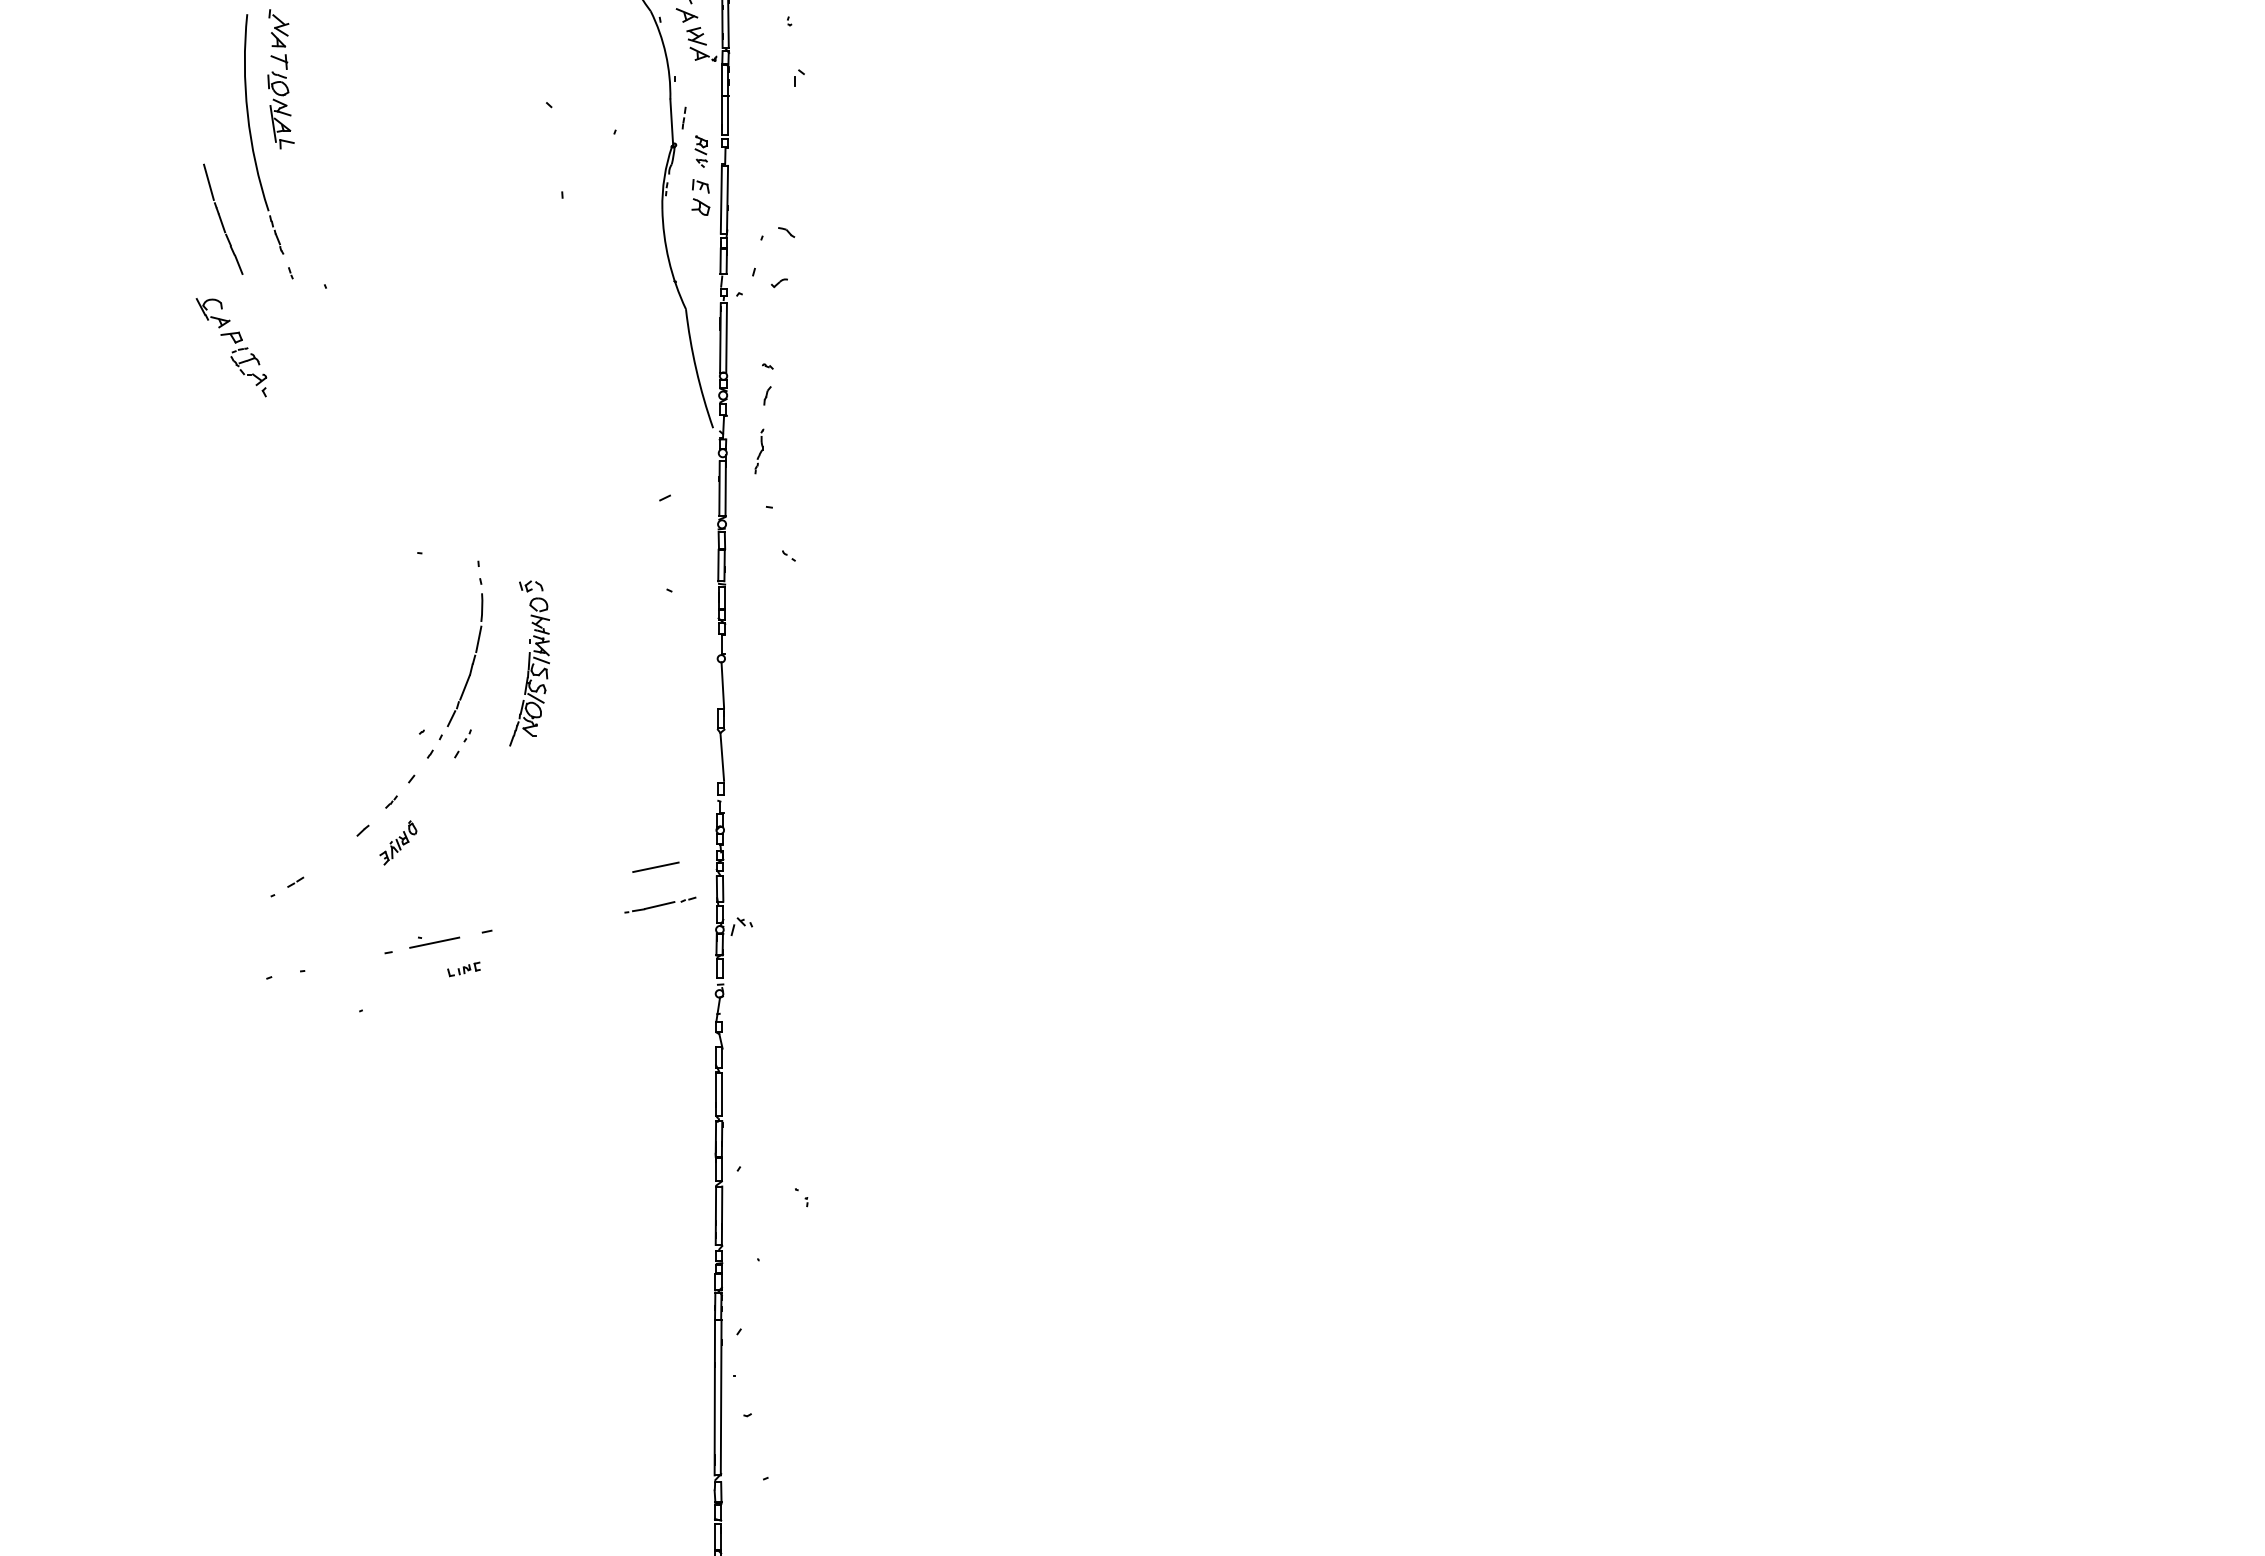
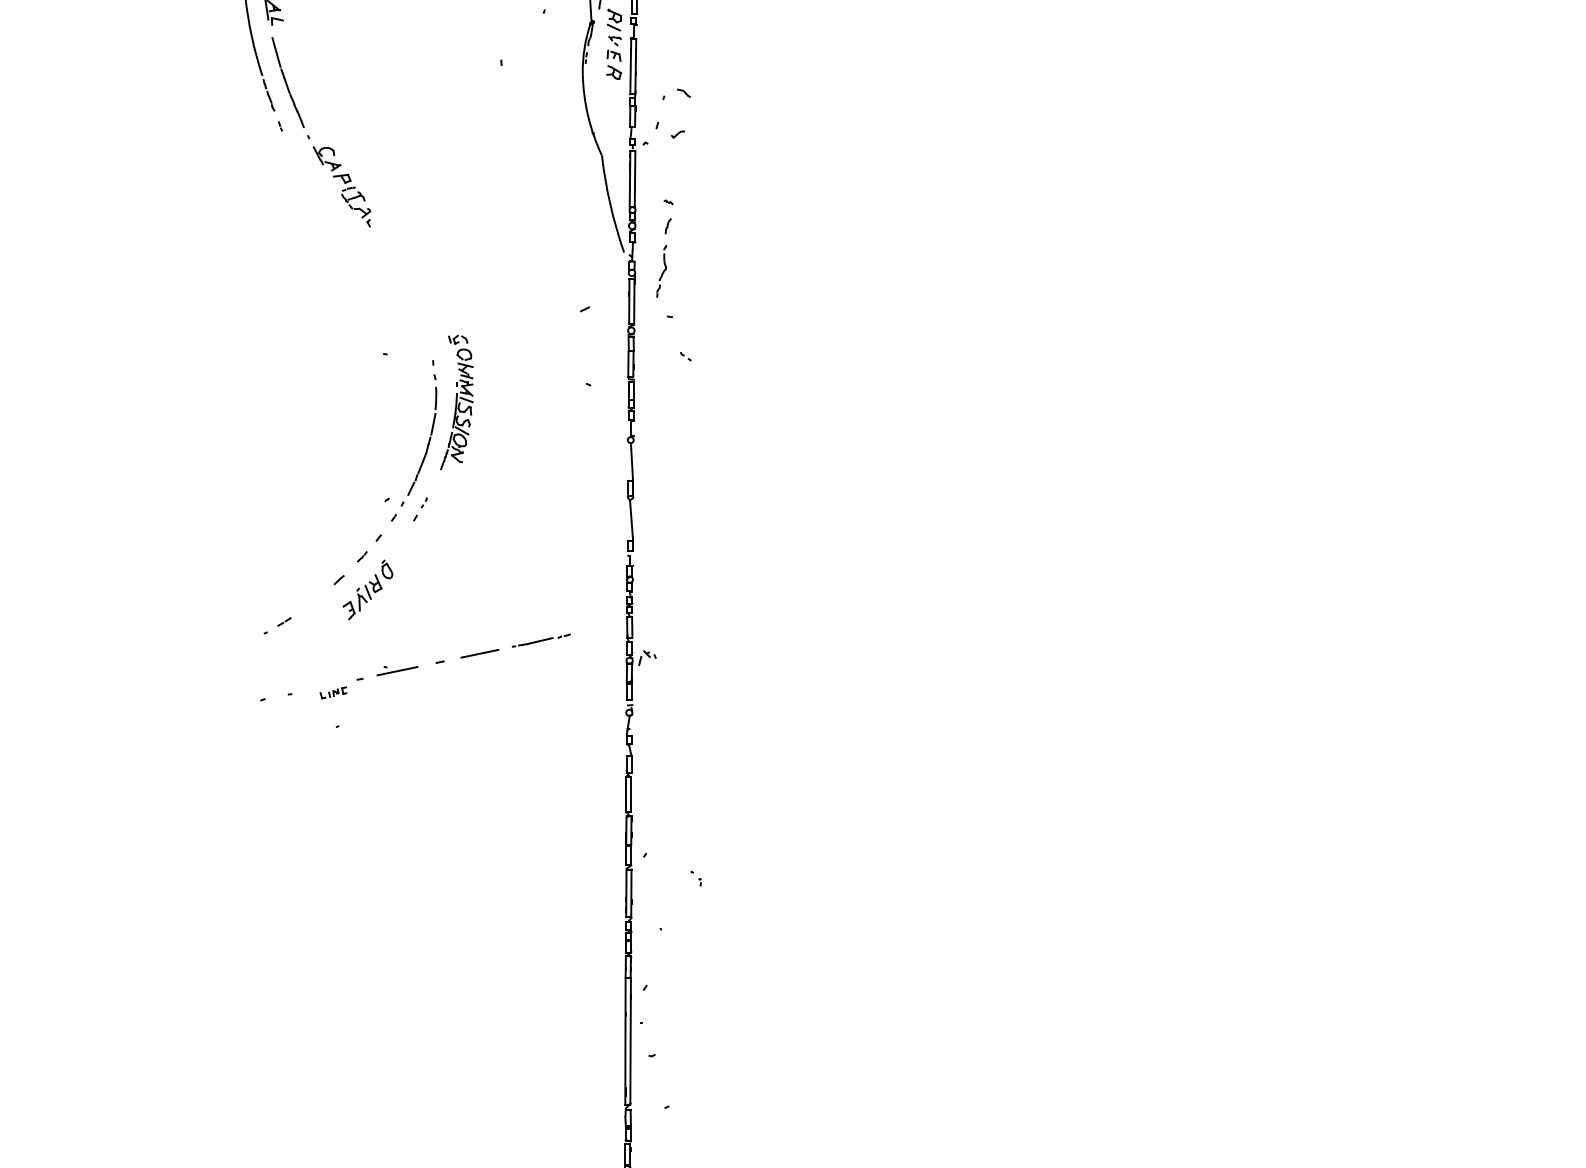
part: (701, 151) -> (614, 27), size x1.43
part: (223, 218) -> (288, 81), moved
part: (231, 347) -> (342, 186), moved
part: (759, 451) -> (661, 271), size x1.43
part: (529, 663) -> (456, 402), moved
part: (398, 842) -> (368, 589), size x1.67
line: (655, 866) -> (479, 653), moved
part: (660, 904) -> (541, 640), moved
part: (463, 969) -> (333, 692), moved

